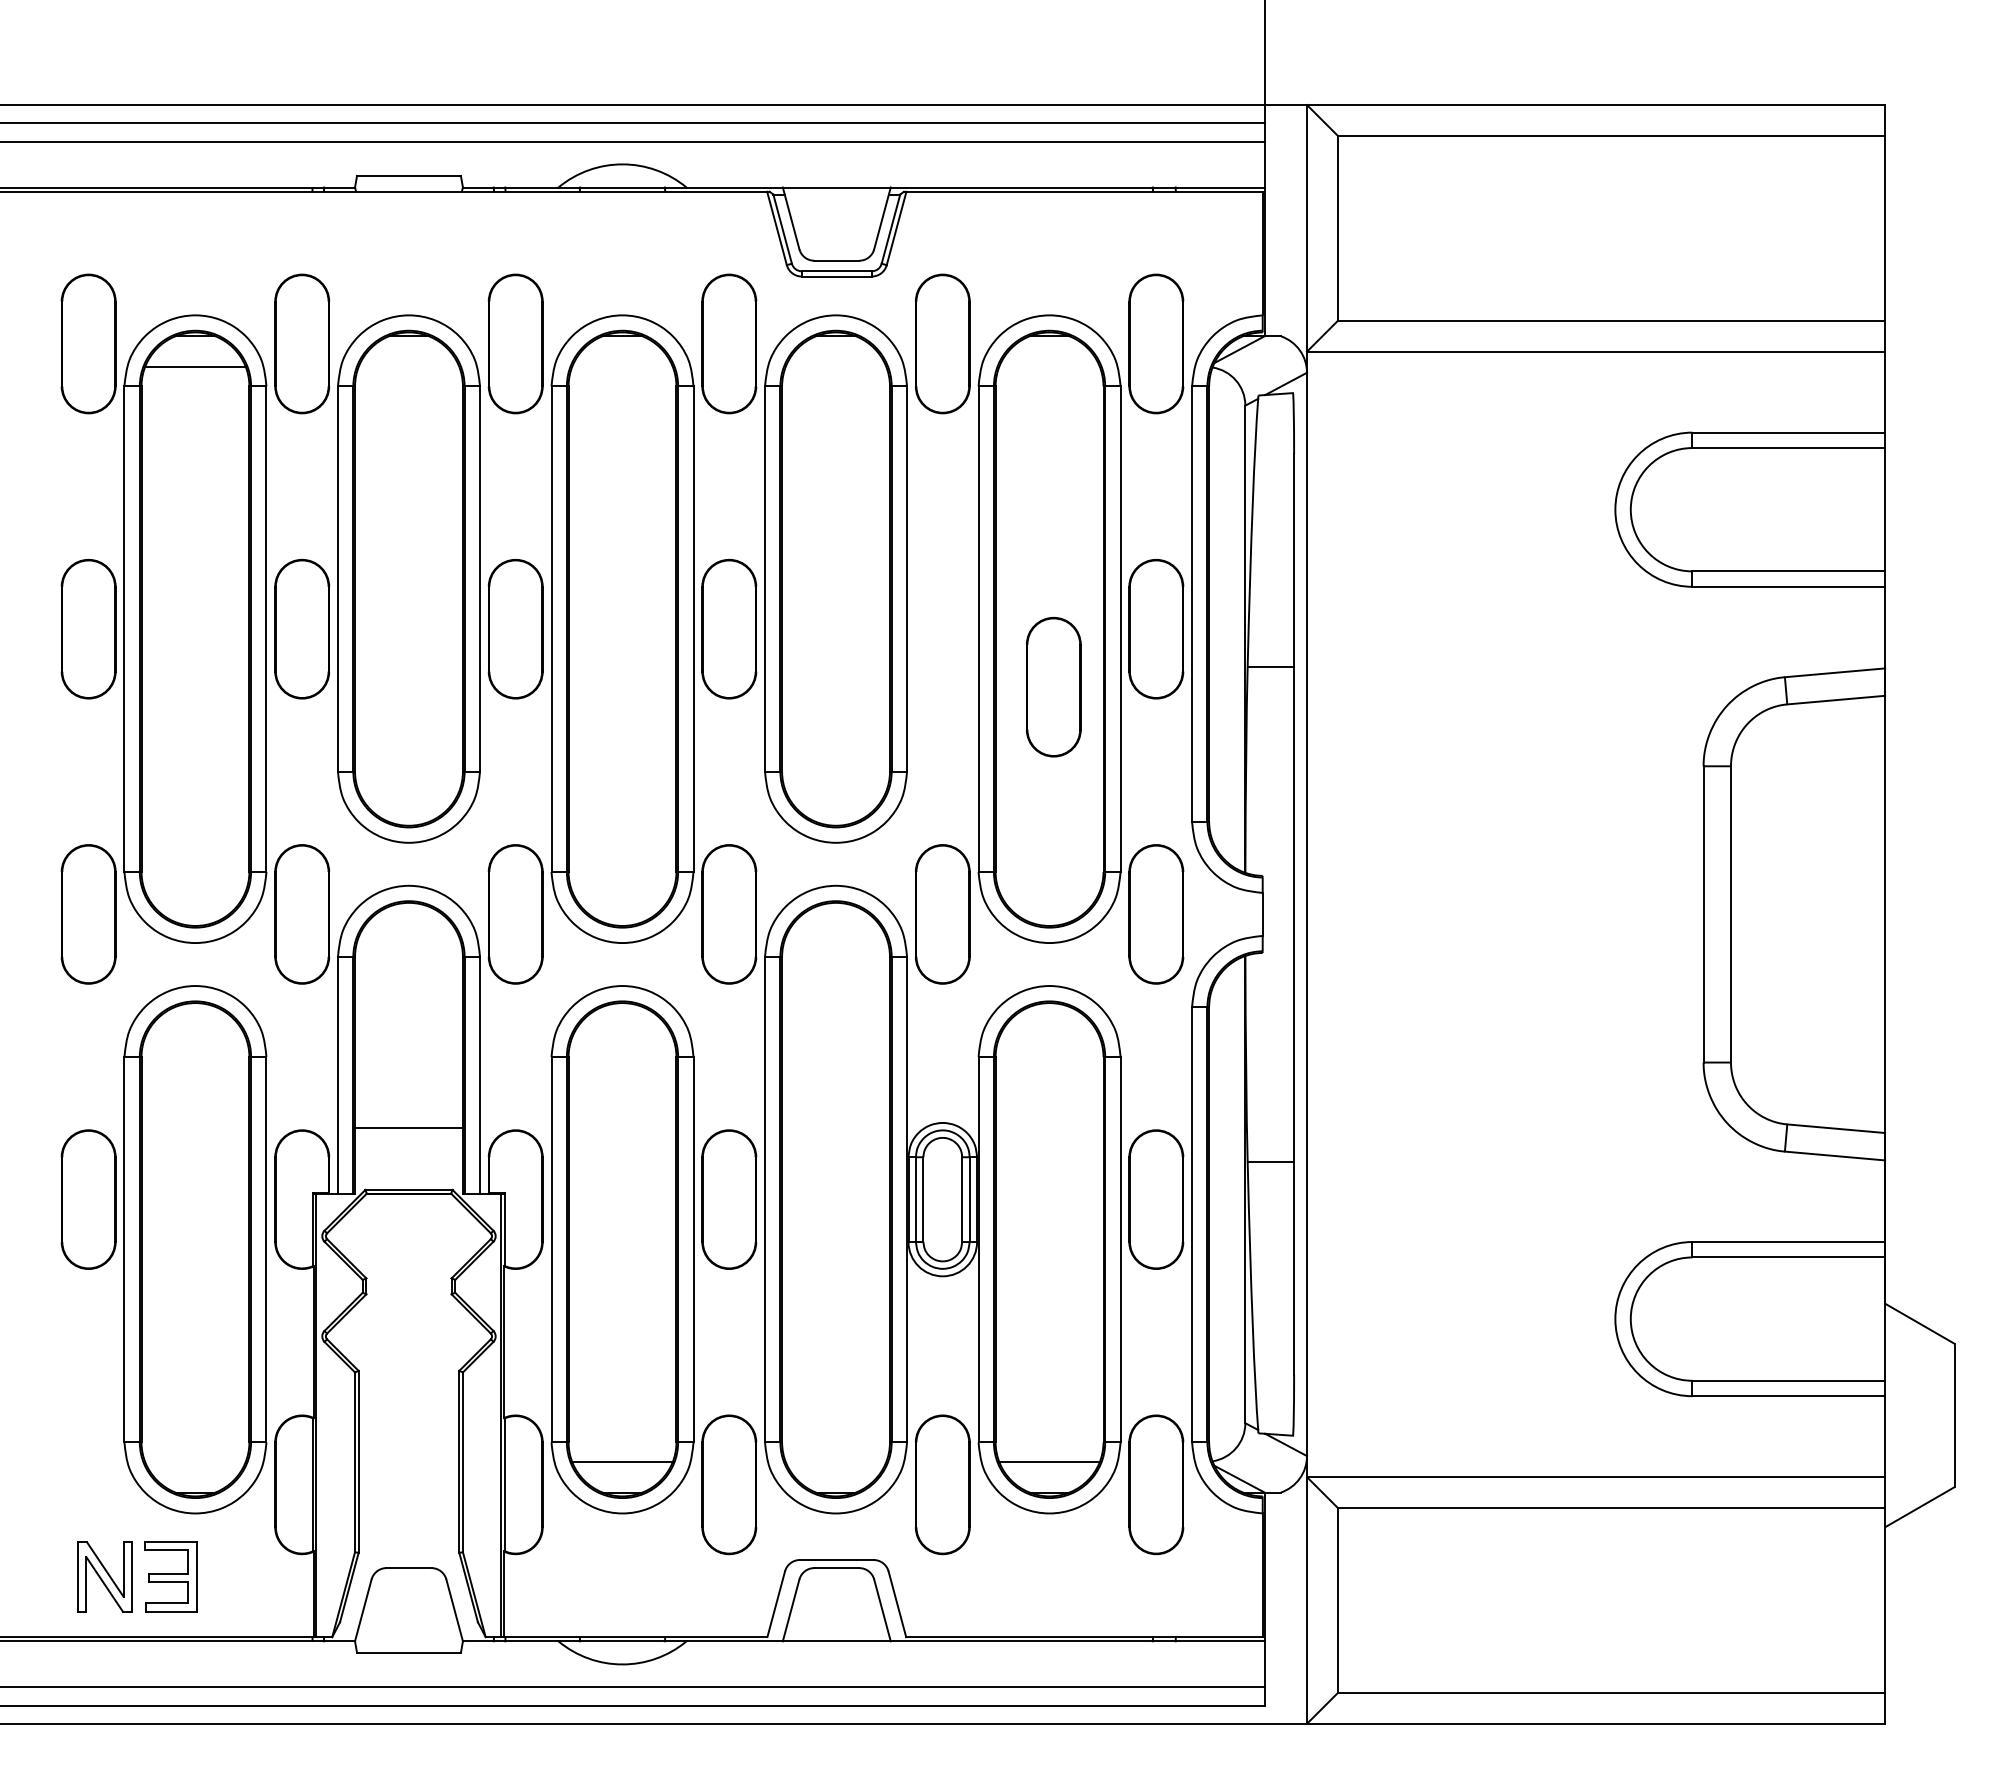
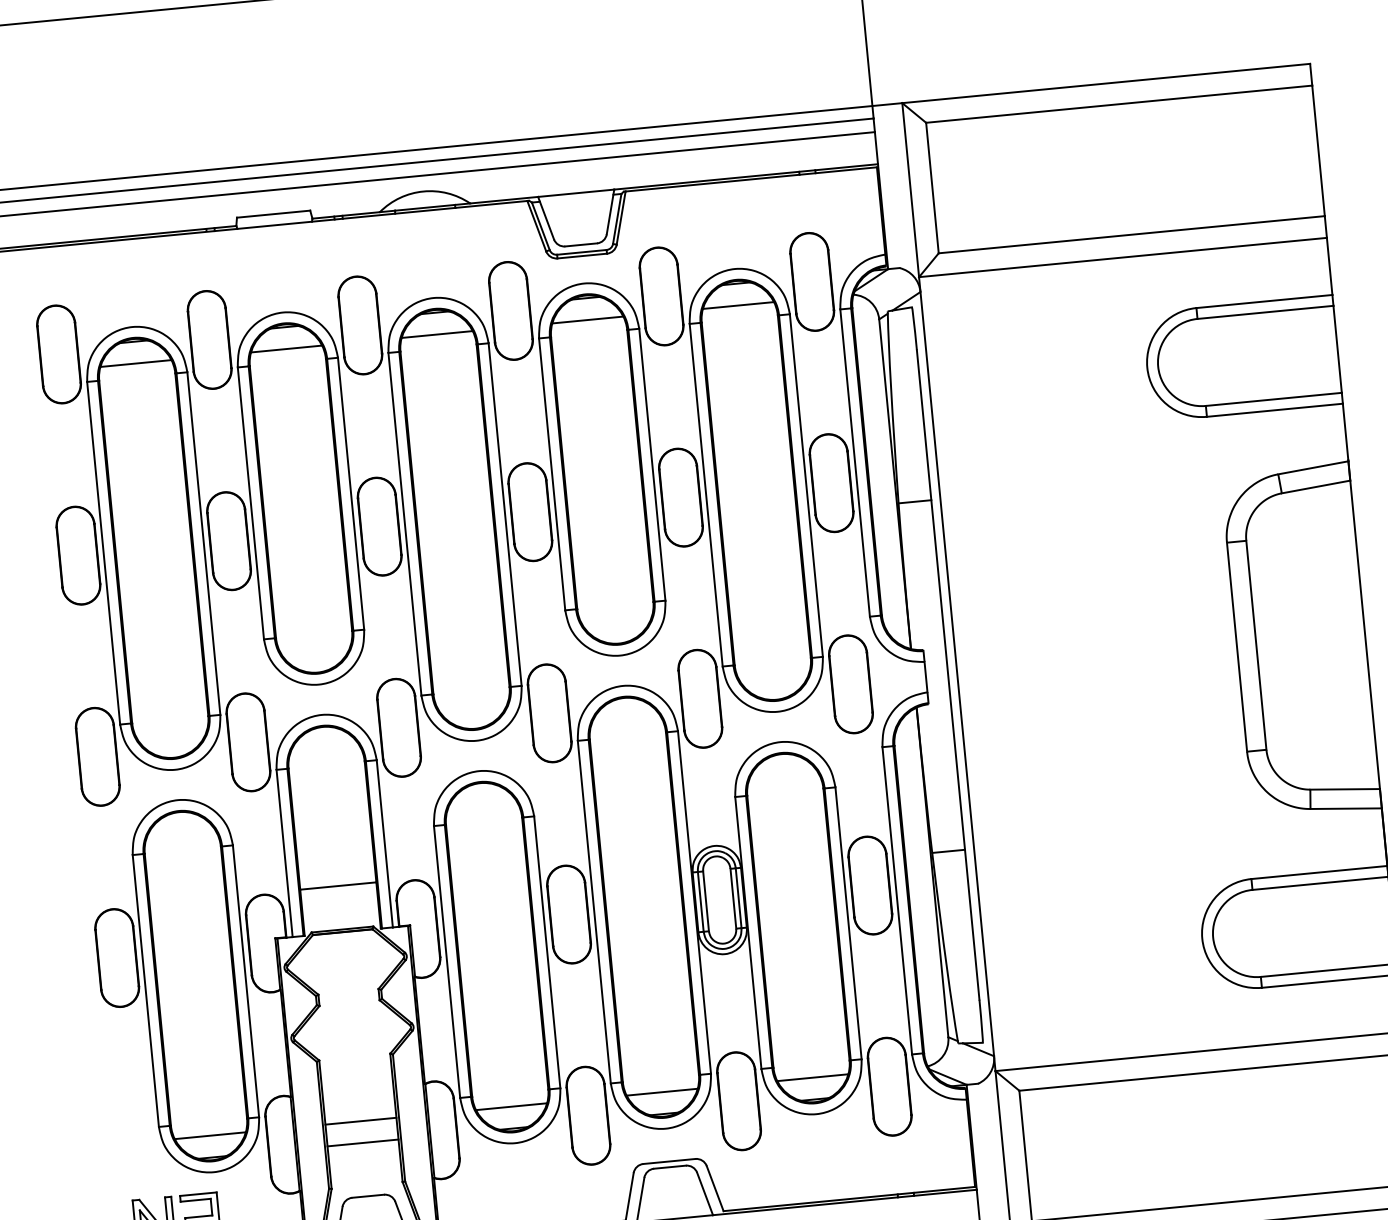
line: (408, 367) -> (286, 349), added
line: (622, 367) -> (437, 334), added
line: (835, 367) -> (587, 320), added
line: (1049, 367) -> (738, 305), added
part: (1053, 686) -> (680, 497), moved
line: (195, 1461) -> (210, 1135), added
line: (408, 1461) -> (360, 1121), added
line: (835, 1461) -> (661, 1092), added
line: (408, 1492) -> (362, 1142), added

